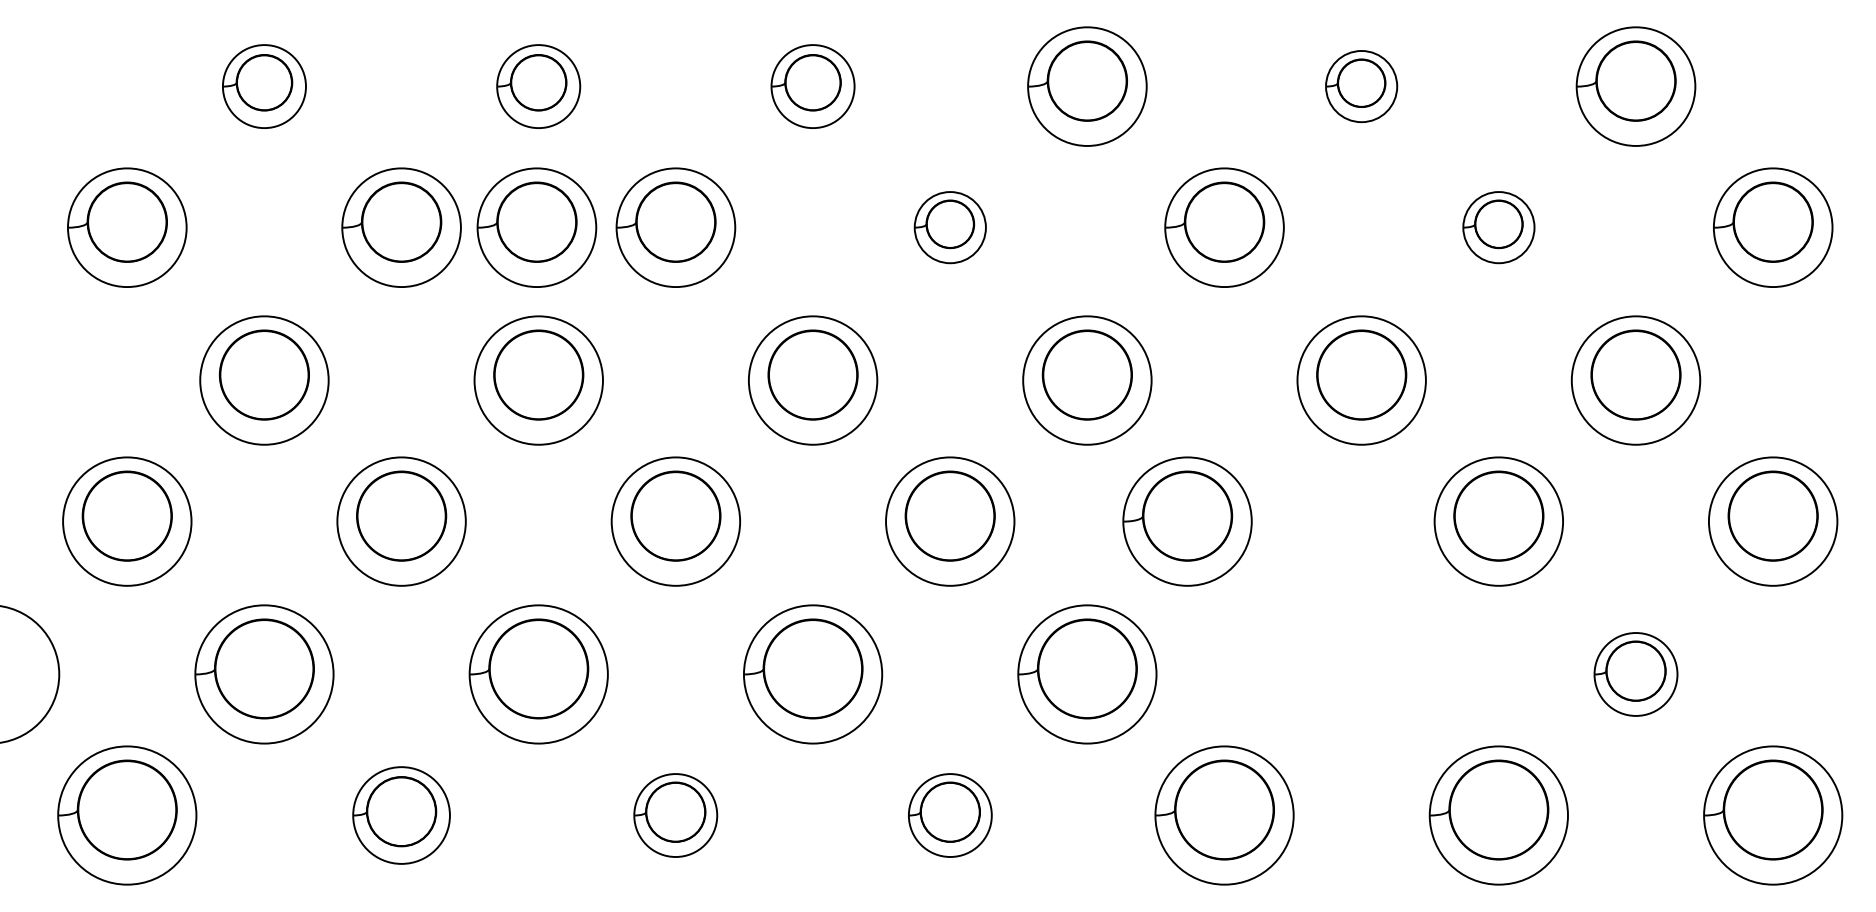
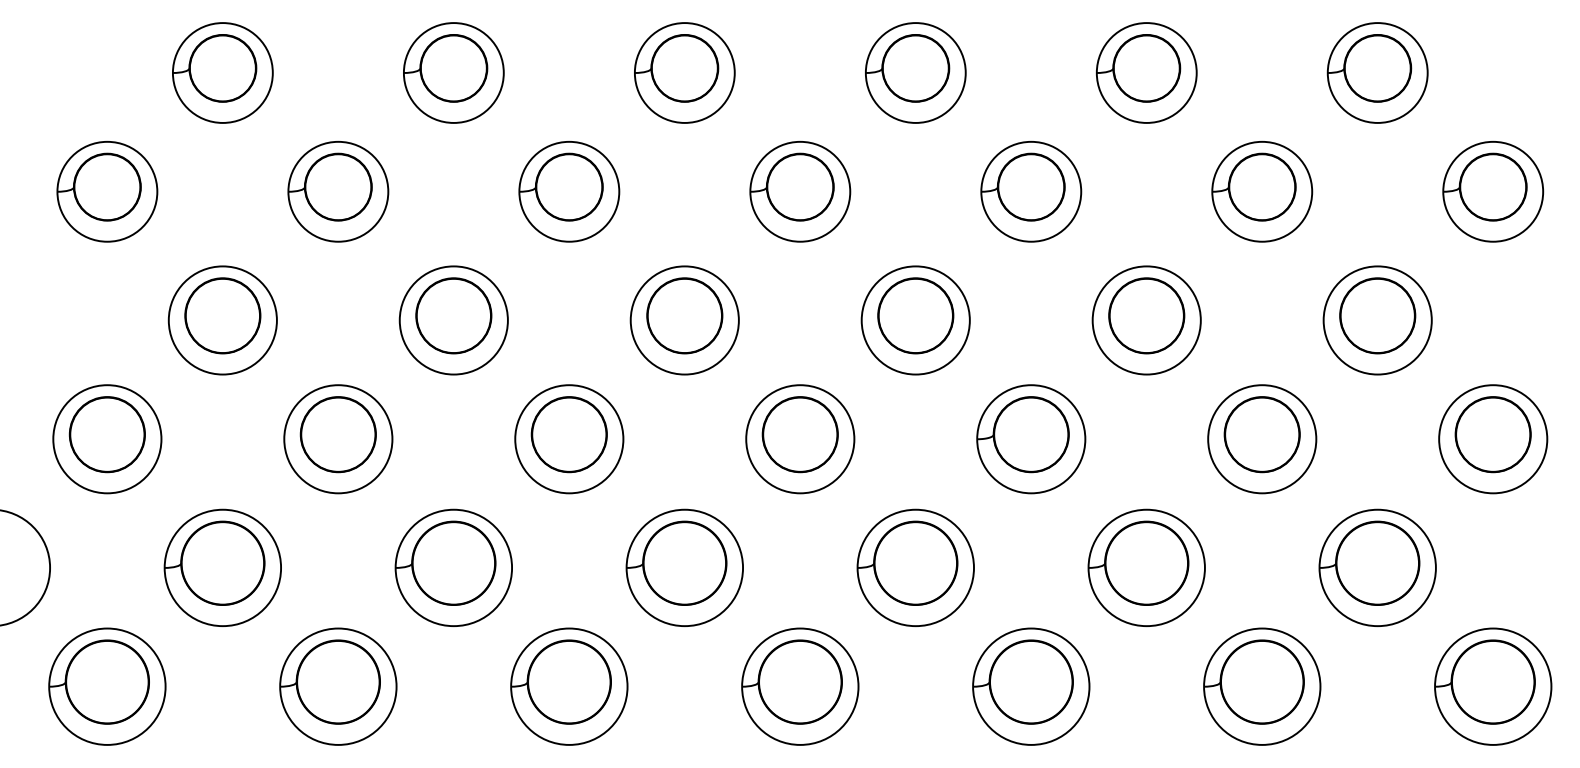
part: (264, 86) -> (222, 72), size x1.43
part: (538, 86) -> (453, 72), size x1.43
part: (812, 86) -> (684, 72), size x1.43
part: (1361, 86) -> (1146, 72), size x1.67
part: (536, 227) -> (451, 191), removed
part: (950, 227) -> (800, 191), size x1.67
part: (1498, 227) -> (1261, 191), size x1.67
part: (1187, 521) -> (1031, 439), moved
part: (1361, 674) -> (1146, 567), added
part: (1635, 674) -> (1377, 567), size x1.67
part: (401, 815) -> (338, 686), size x1.43
part: (675, 815) -> (568, 686), size x1.67
part: (950, 815) -> (800, 686), size x1.67

